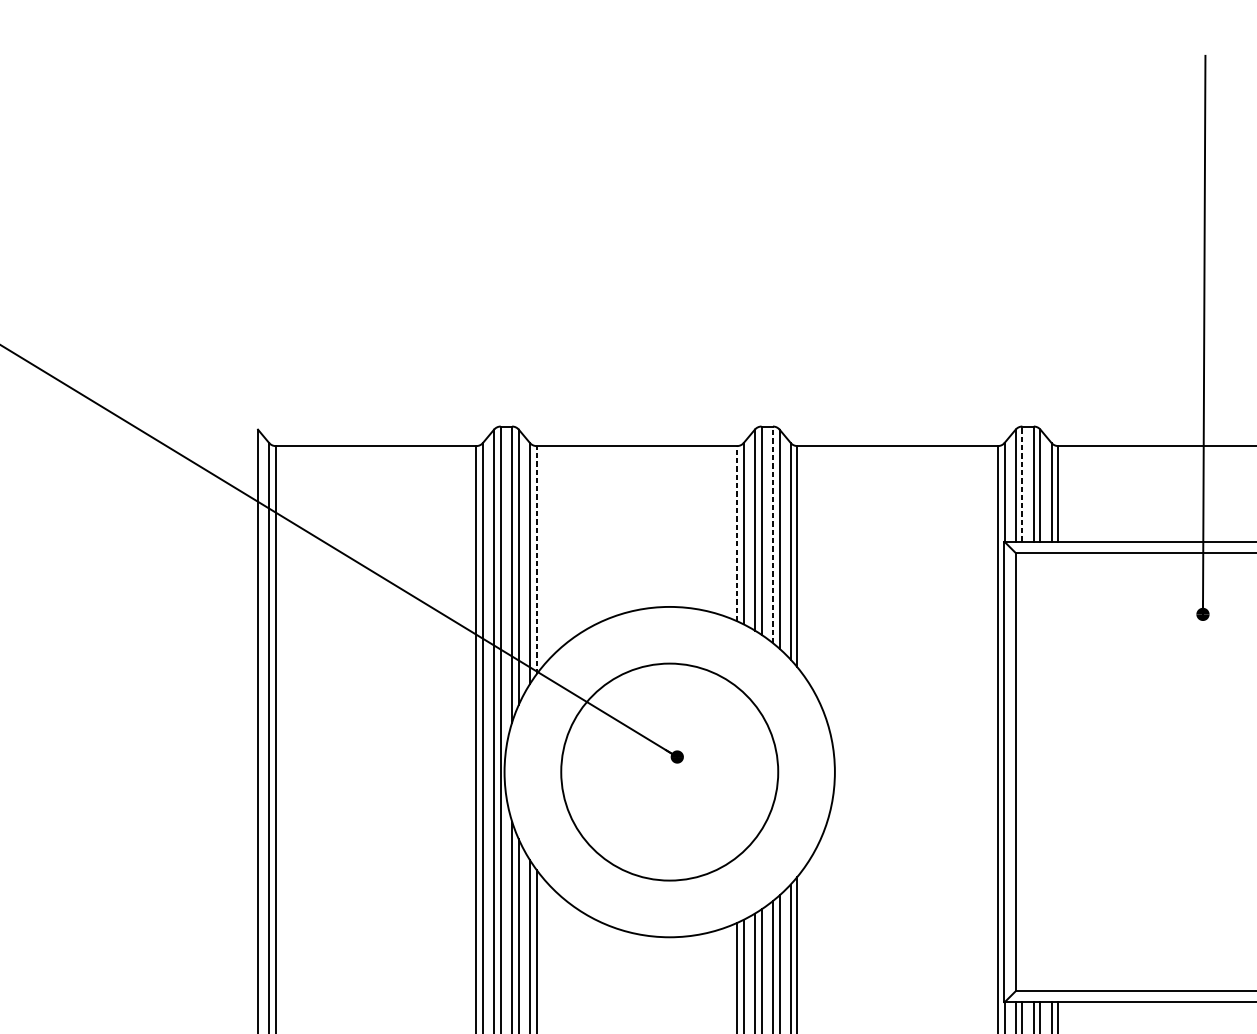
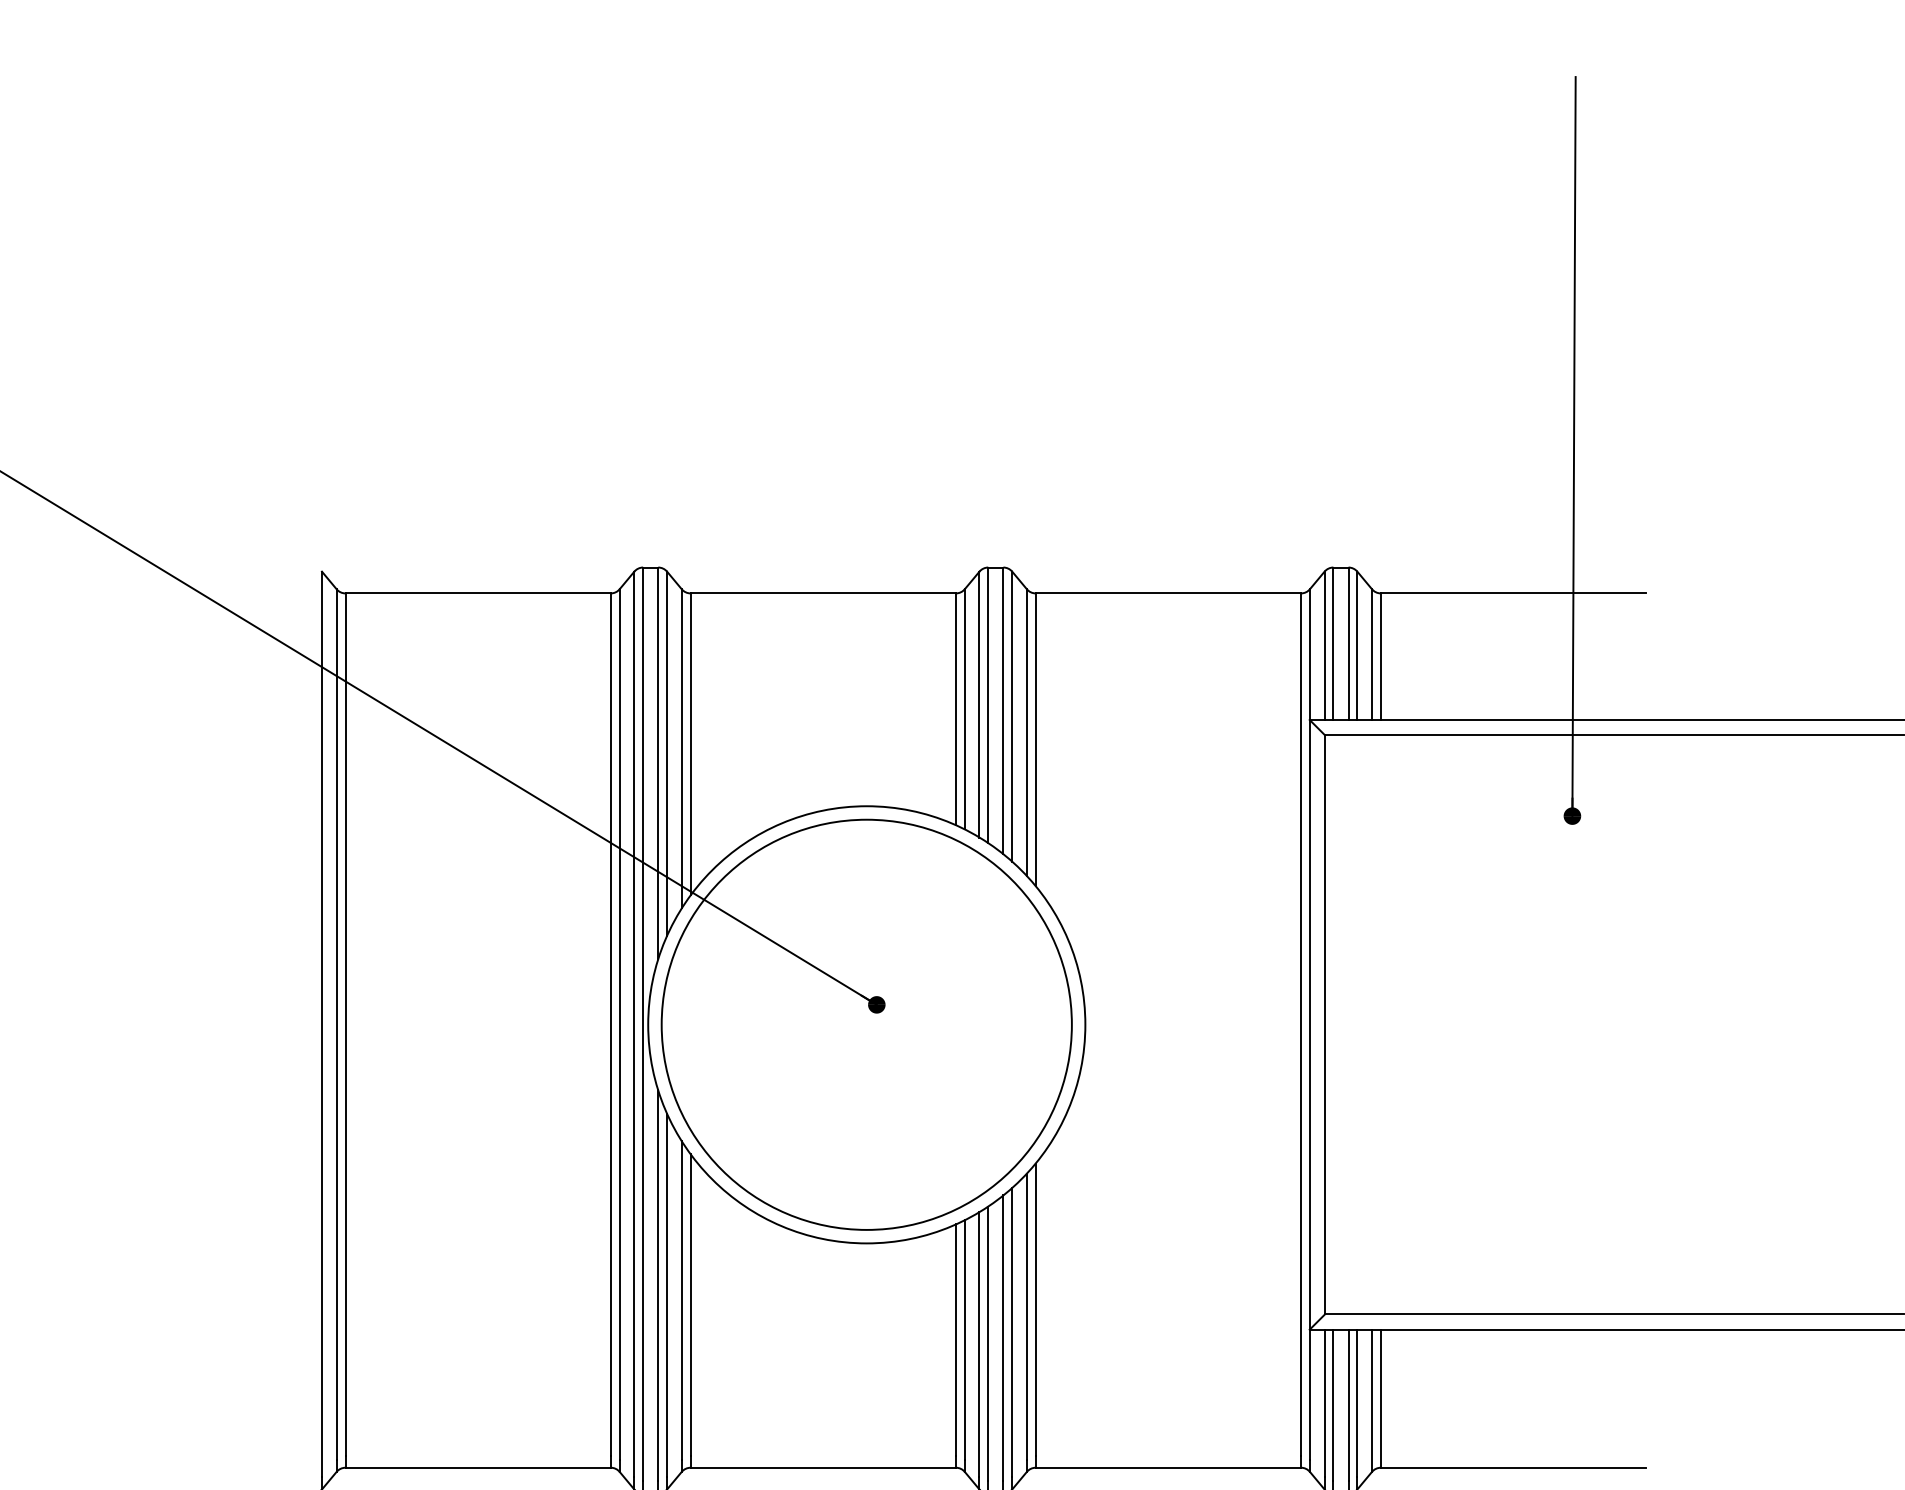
line: (1022, 483) -> (1333, 643), dashed -> solid
line: (736, 533) -> (955, 709), dashed -> solid
line: (773, 534) -> (1003, 710), dashed -> solid
line: (536, 559) -> (690, 743), dashed -> solid
circle: (669, 771) -> (866, 1024), size x1.43

